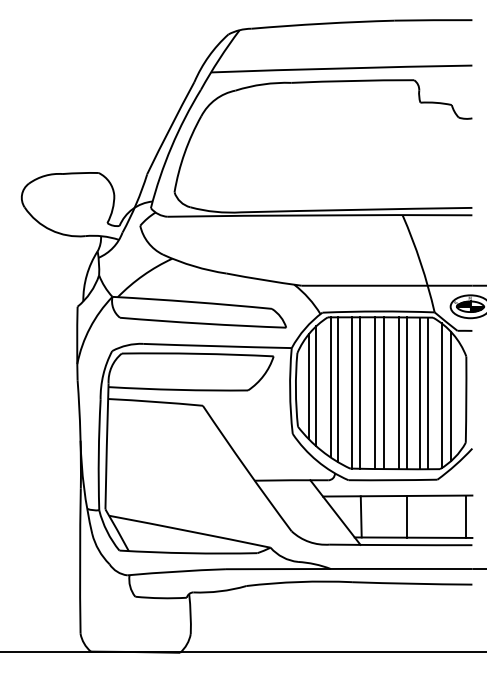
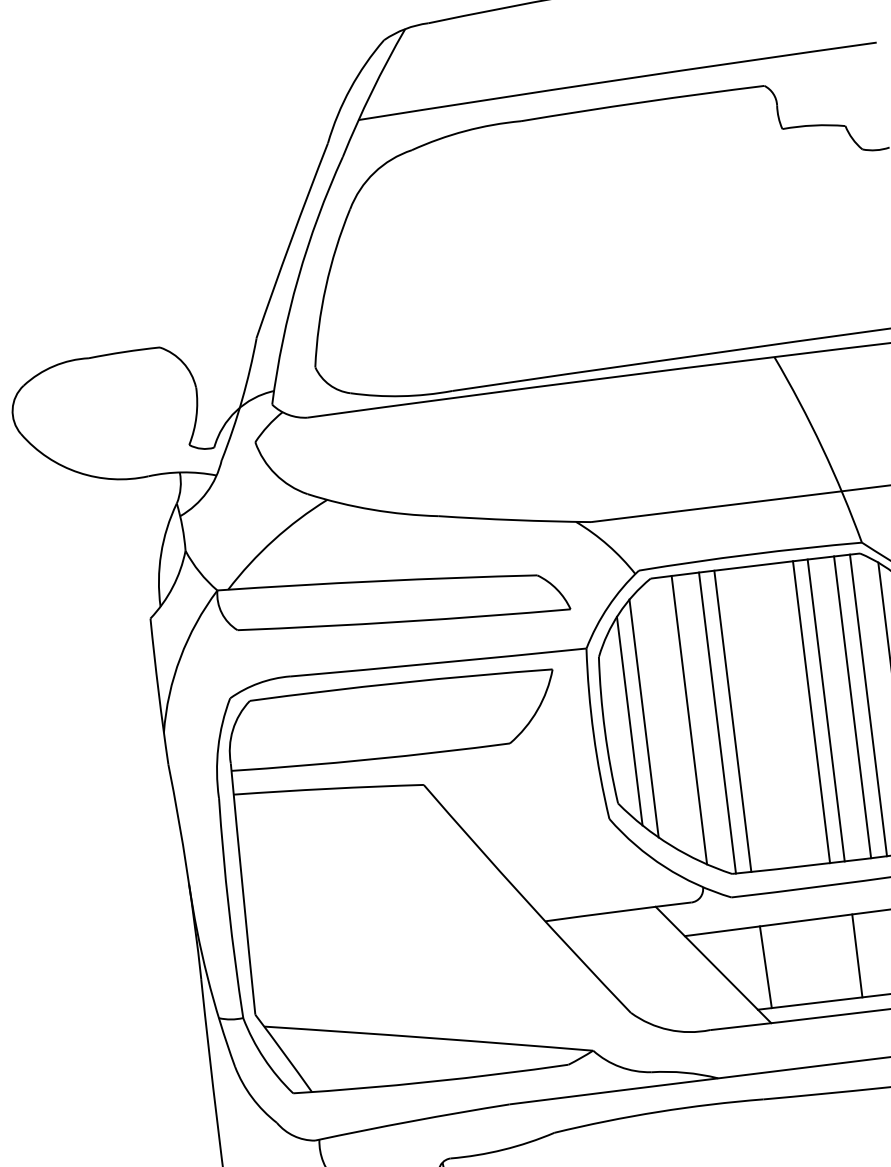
line: (330, 387) -> (673, 717), removed
line: (375, 393) -> (764, 718), removed
line: (383, 393) -> (780, 716), removed

